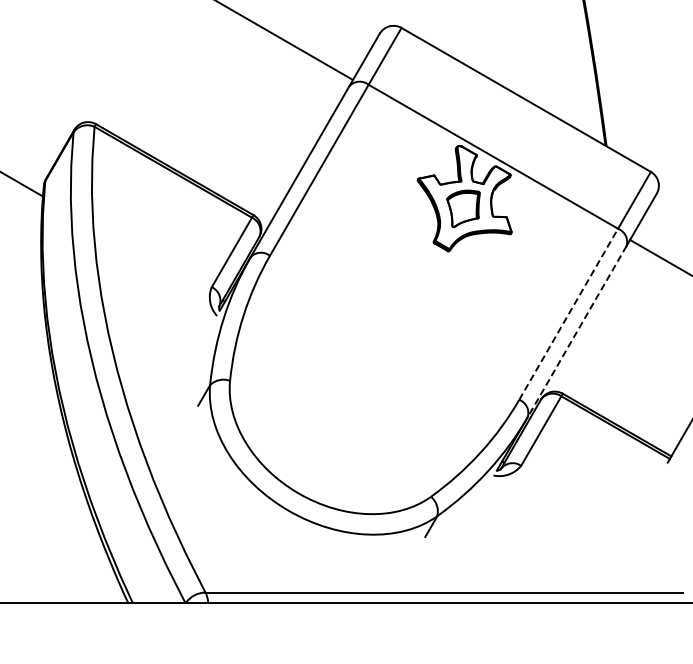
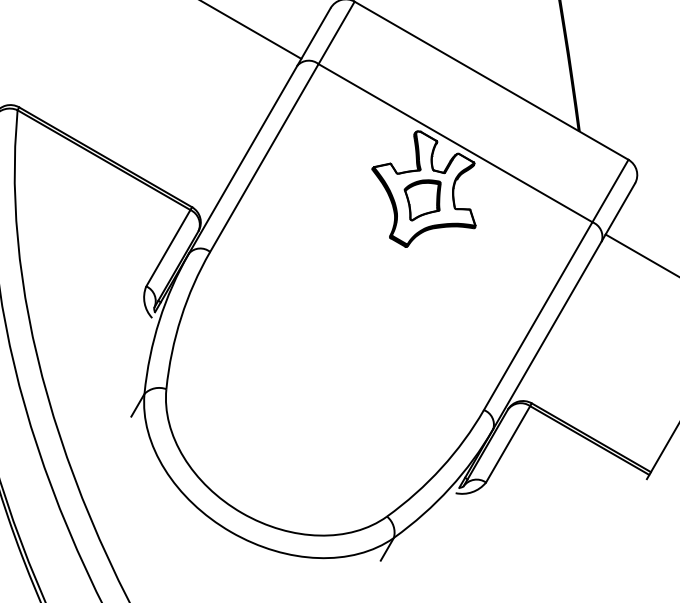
line: (568, 314) -> (538, 316), dashed -> solid
line: (577, 331) -> (547, 335), dashed -> solid

